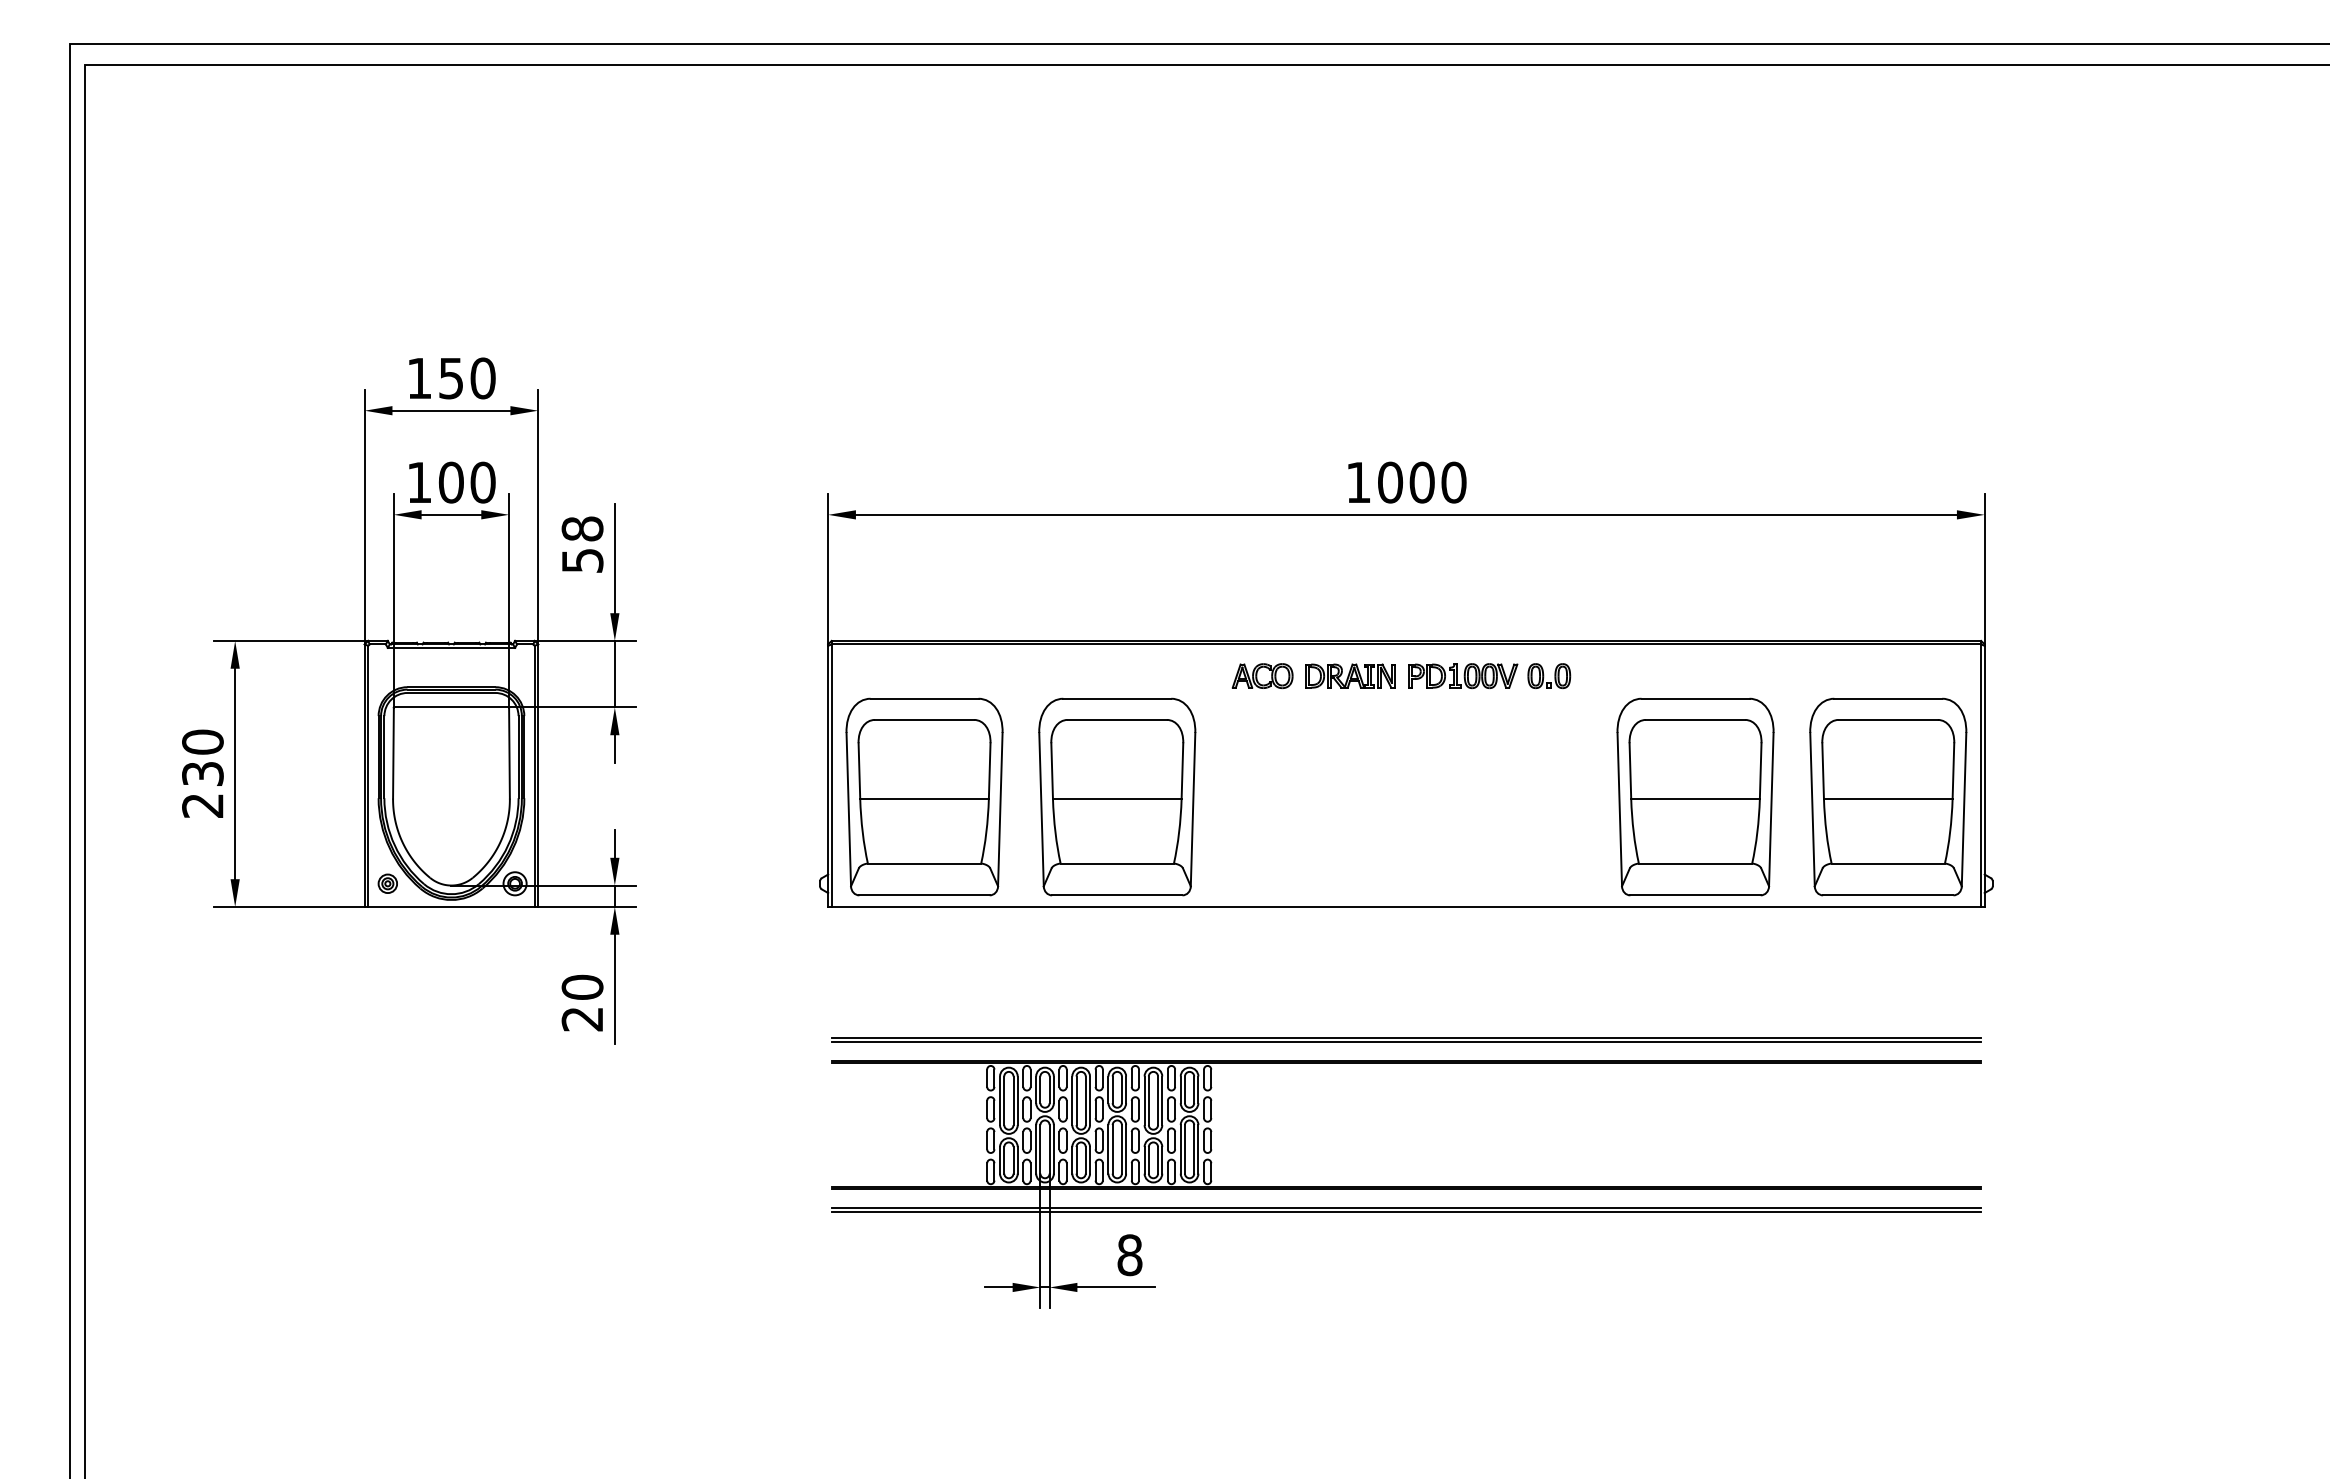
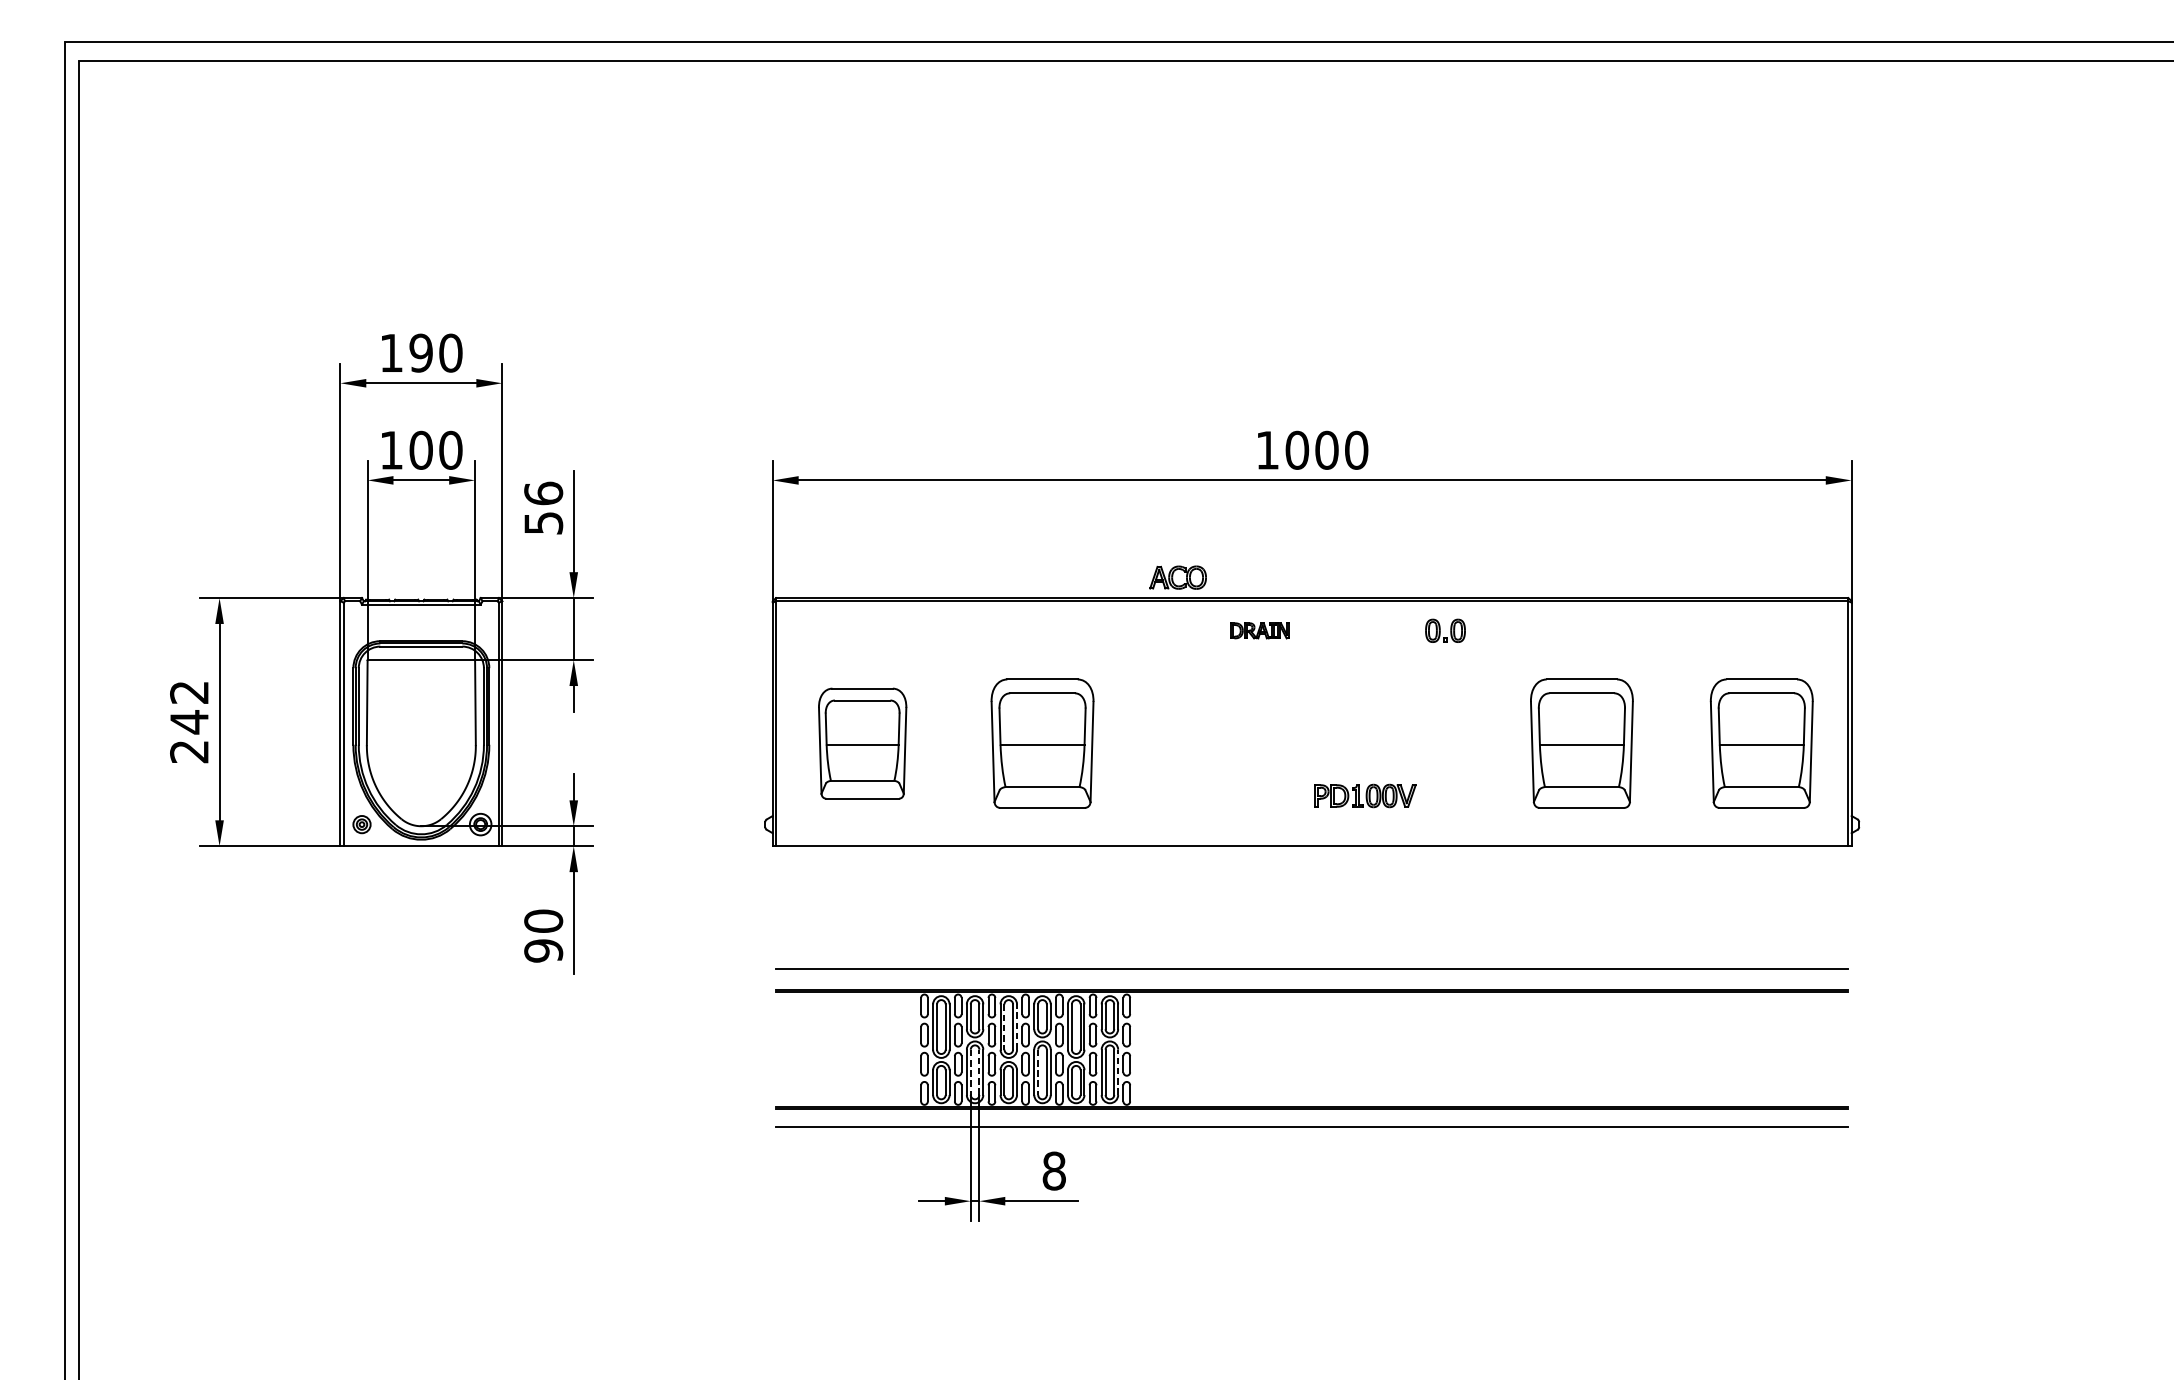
text: (450, 378) -> (420, 353), 150 -> 190
text: (582, 528) -> (543, 493), 58 -> 56
part: (1350, 675) -> (1260, 630), size x0.7
part: (1262, 676) -> (1177, 578), moved
part: (1463, 676) -> (1365, 796), moved
text: (202, 758) -> (189, 707), 230 -> 242
part: (924, 796) -> (862, 743), size x0.6
part: (1117, 796) -> (1042, 743), size x0.7
part: (1695, 796) -> (1581, 743), size x0.7
part: (1888, 796) -> (1761, 743), size x0.7
text: (582, 1018) -> (543, 950), 20 -> 90
line: (1406, 1041) -> (1312, 971), removed
line: (1090, 1100) -> (1017, 1026), solid -> dashed
line: (1076, 1101) -> (1004, 1027), solid -> dashed
line: (1049, 1148) -> (979, 1071), solid -> dashed
line: (1198, 1148) -> (1118, 1071), solid -> dashed
line: (1040, 1149) -> (970, 1072), solid -> dashed
line: (1112, 1149) -> (1038, 1072), solid -> dashed
line: (1406, 1211) -> (1312, 1130), removed

